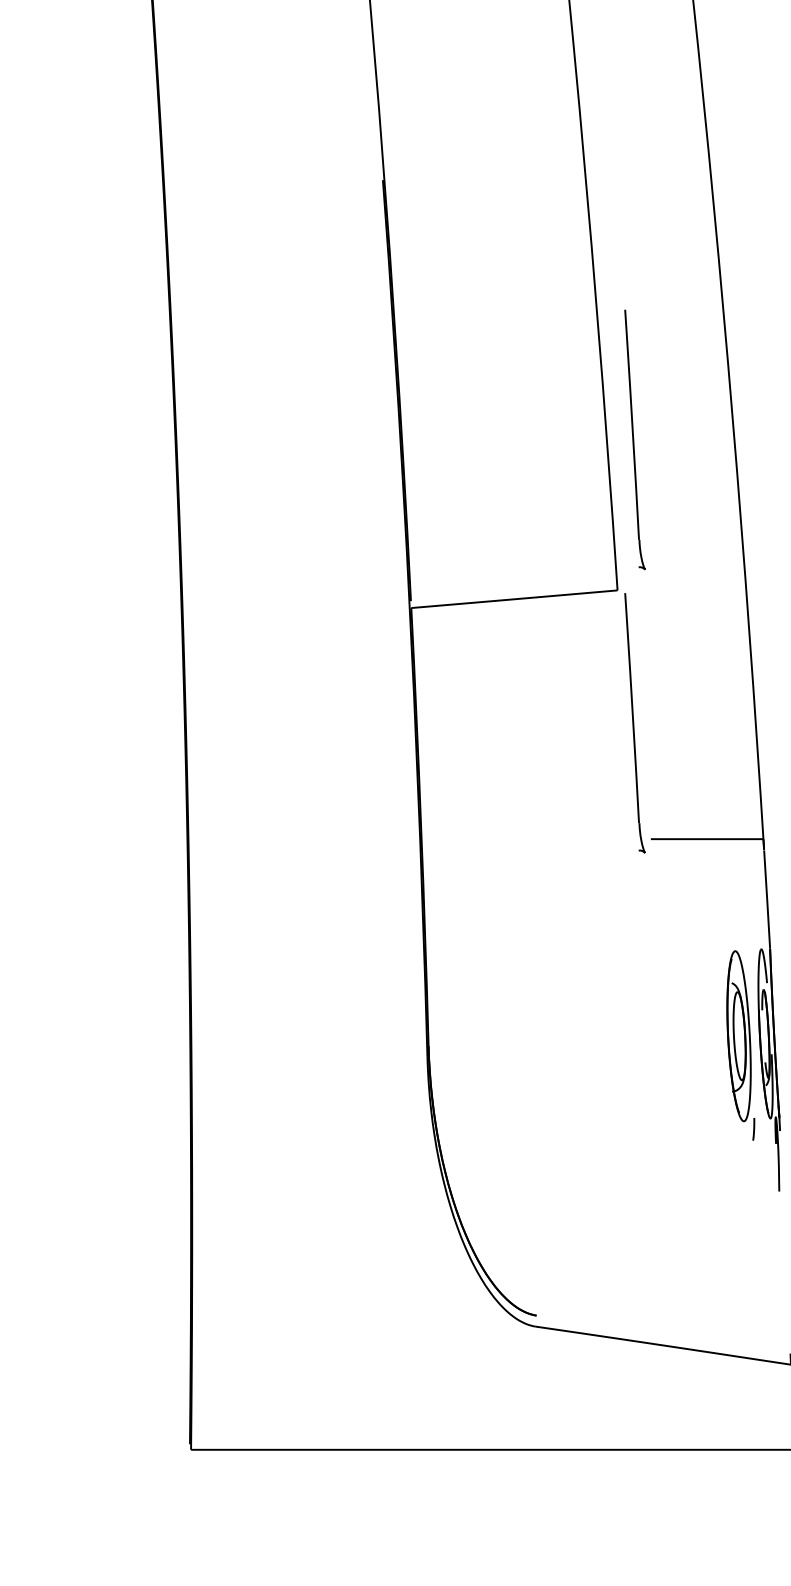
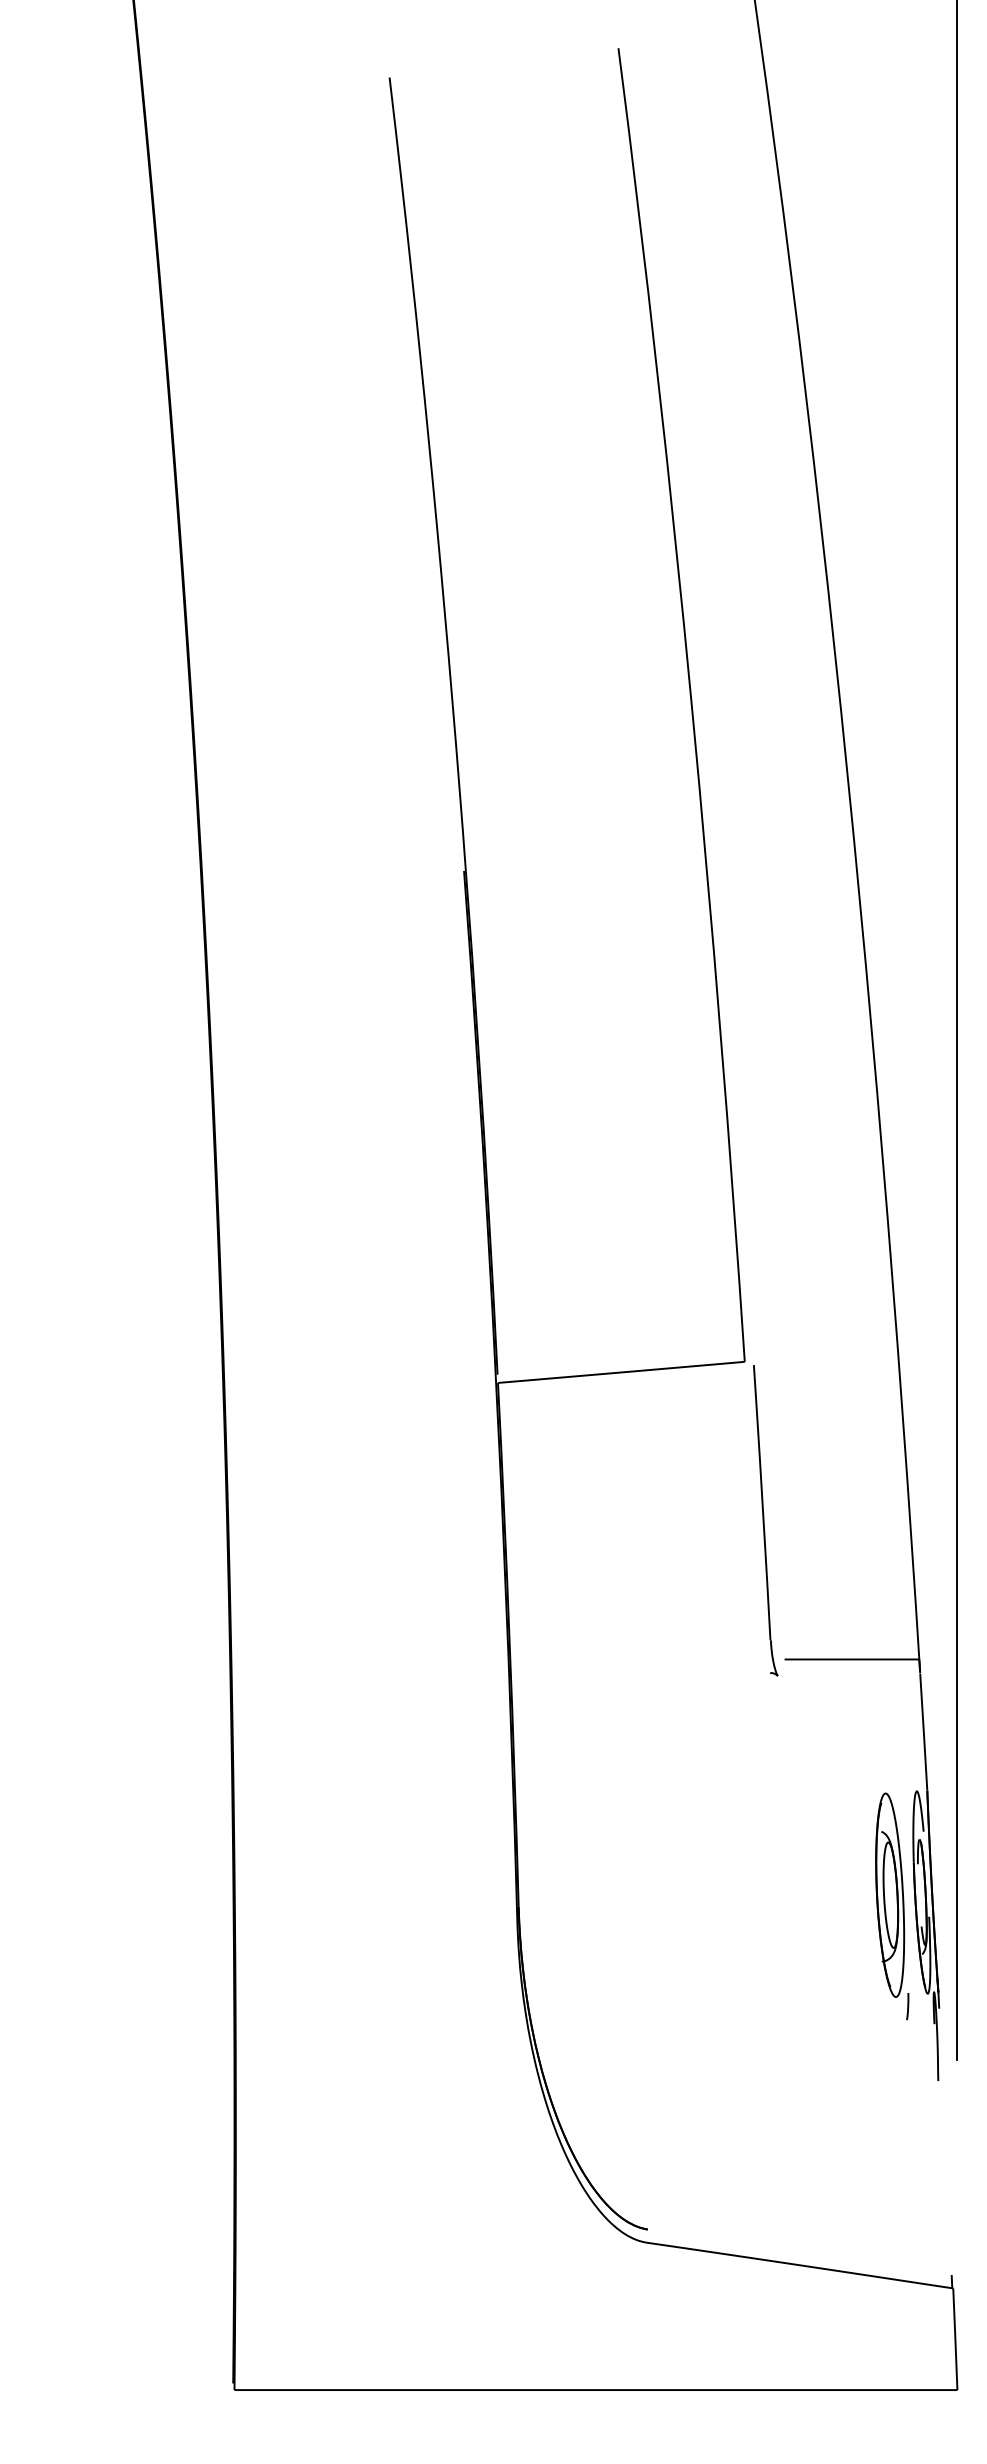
part: (634, 439) -> (765, 1181), removed

